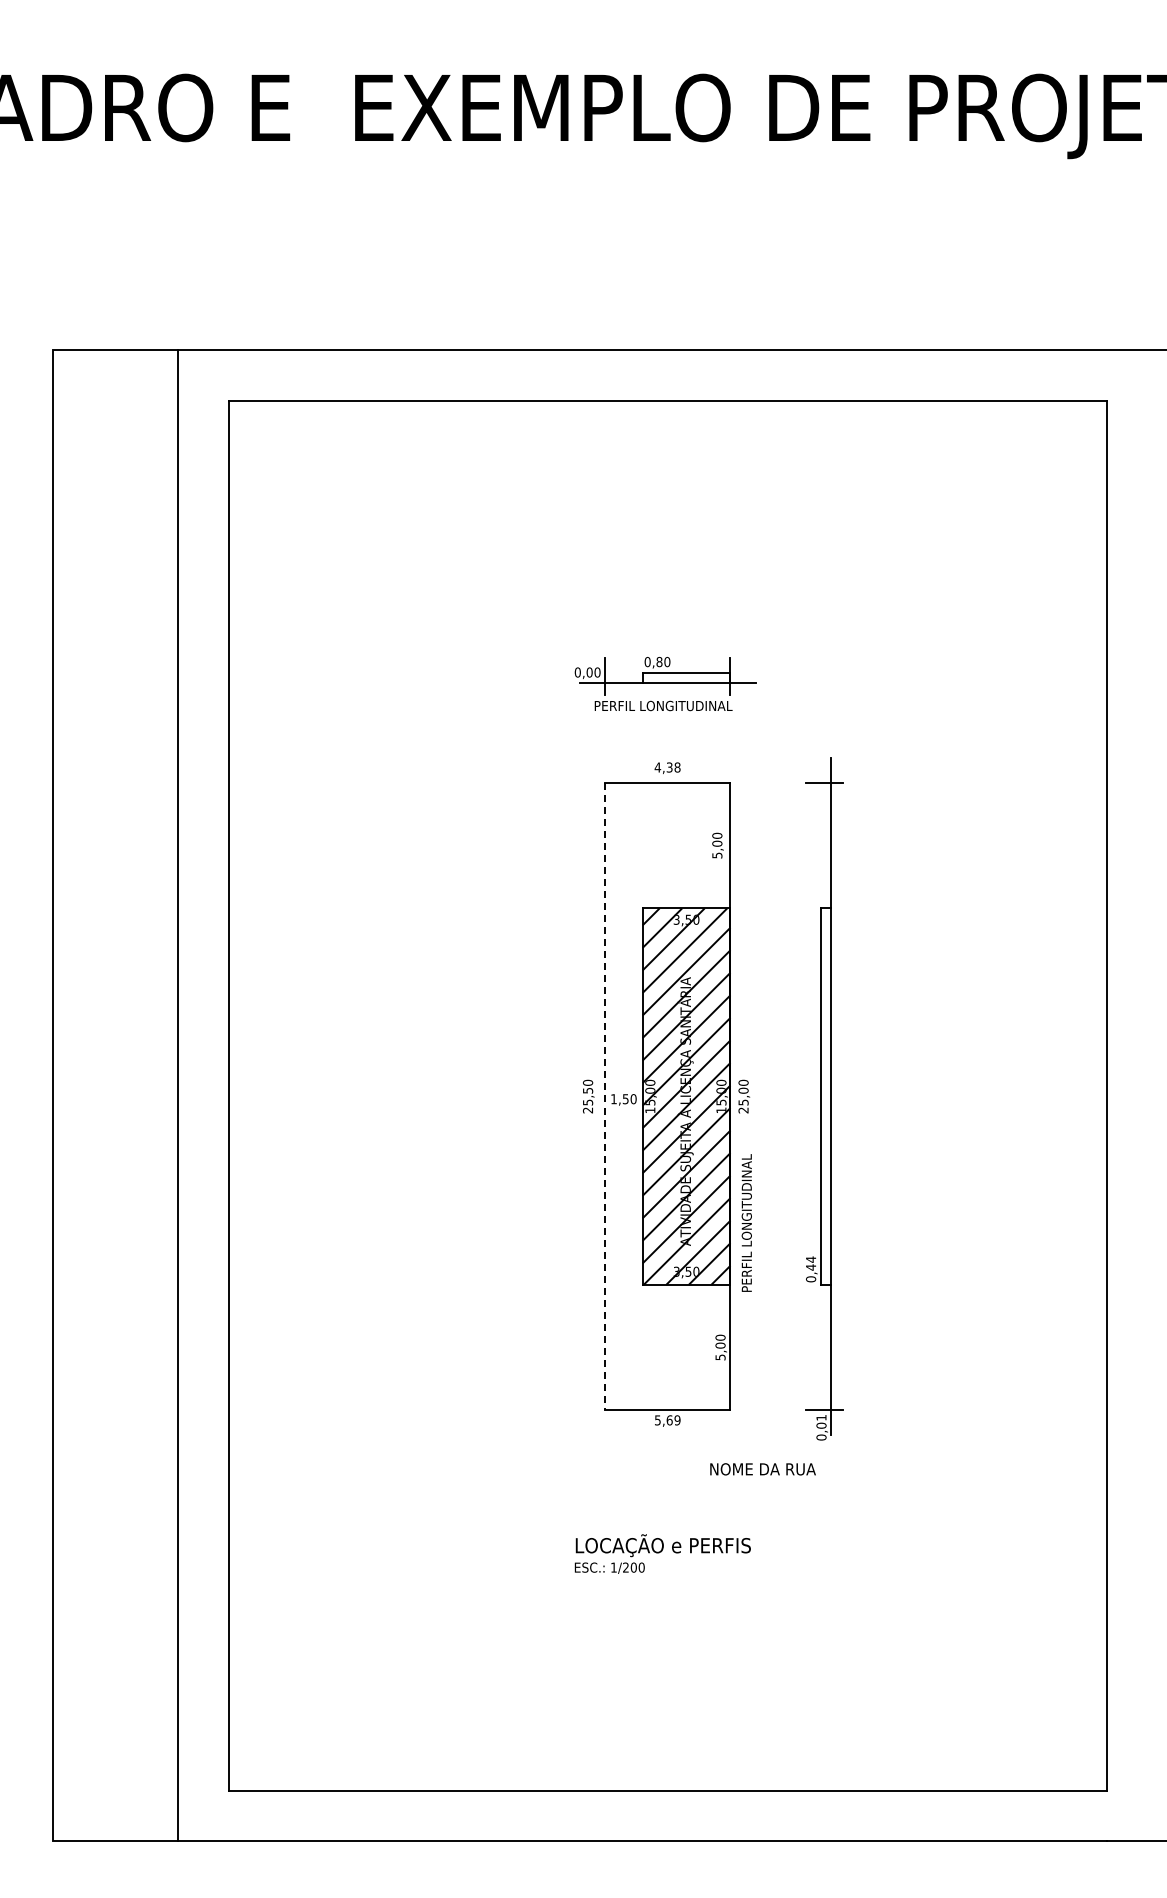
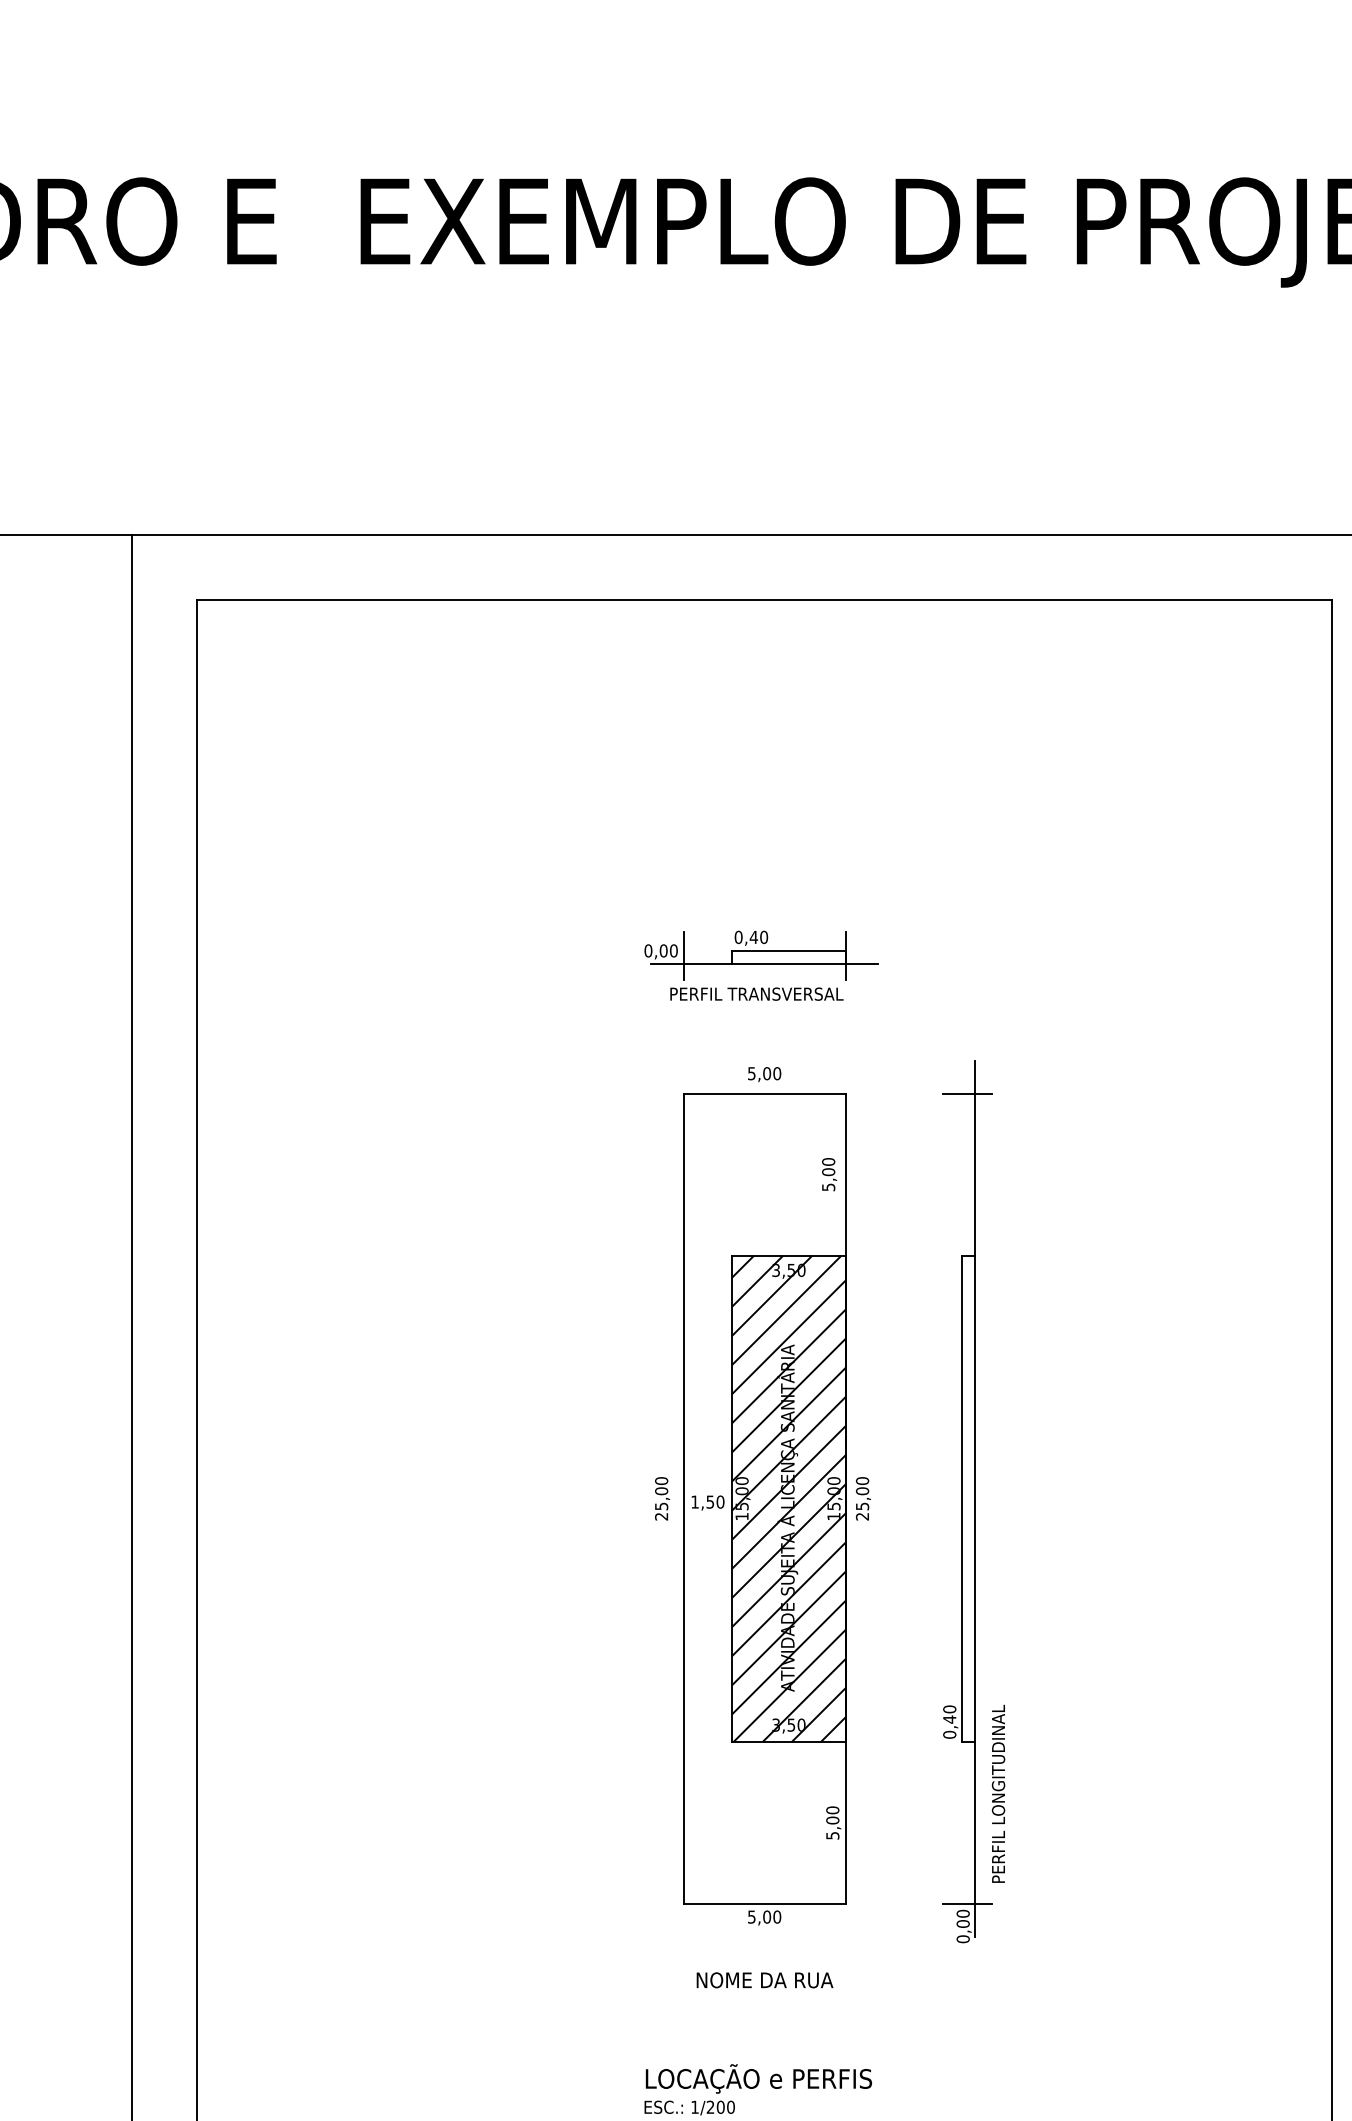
text: (659, 661) -> (753, 936), 0,80 -> 0,40
text: (685, 705) -> (787, 993), PERFIL LONGITUDINAL -> PERFIL TRANSVERSAL
text: (667, 767) -> (764, 1073), 4,38 -> 5,00
text: (587, 1090) -> (660, 1490), 25,50 -> 25,00
line: (605, 1096) -> (684, 1498), dashed -> solid
text: (746, 1222) -> (998, 1793), moved
text: (811, 1259) -> (950, 1709), 0,44 -> 0,40
text: (821, 1417) -> (963, 1913), 0,01 -> 0,00
text: (673, 1420) -> (772, 1917), 5,69 -> 5,00
text: (762, 1469) -> (764, 1980), moved

